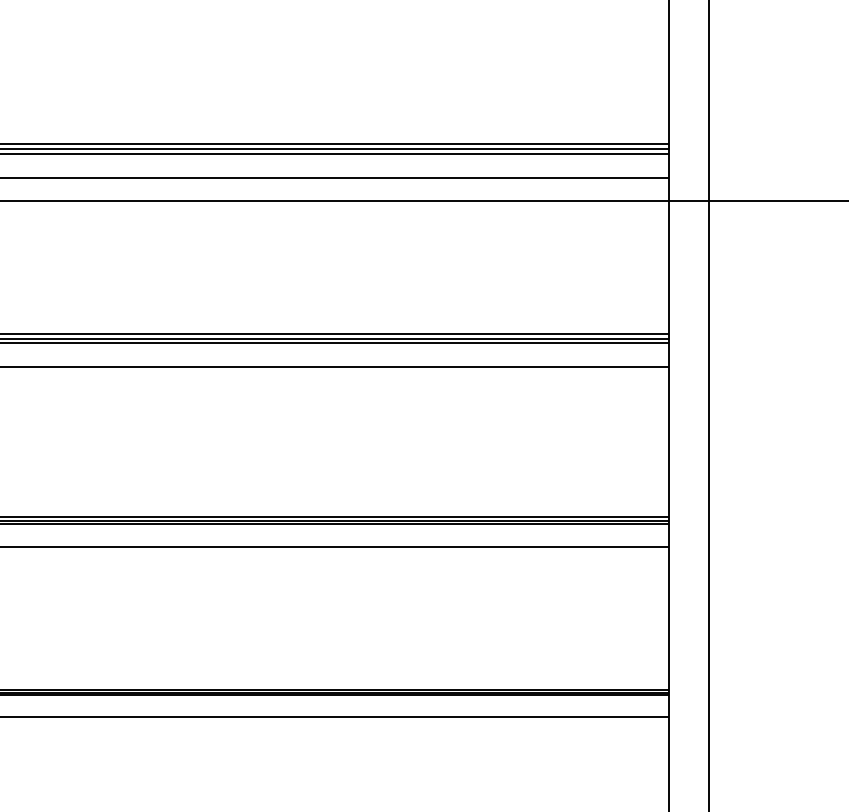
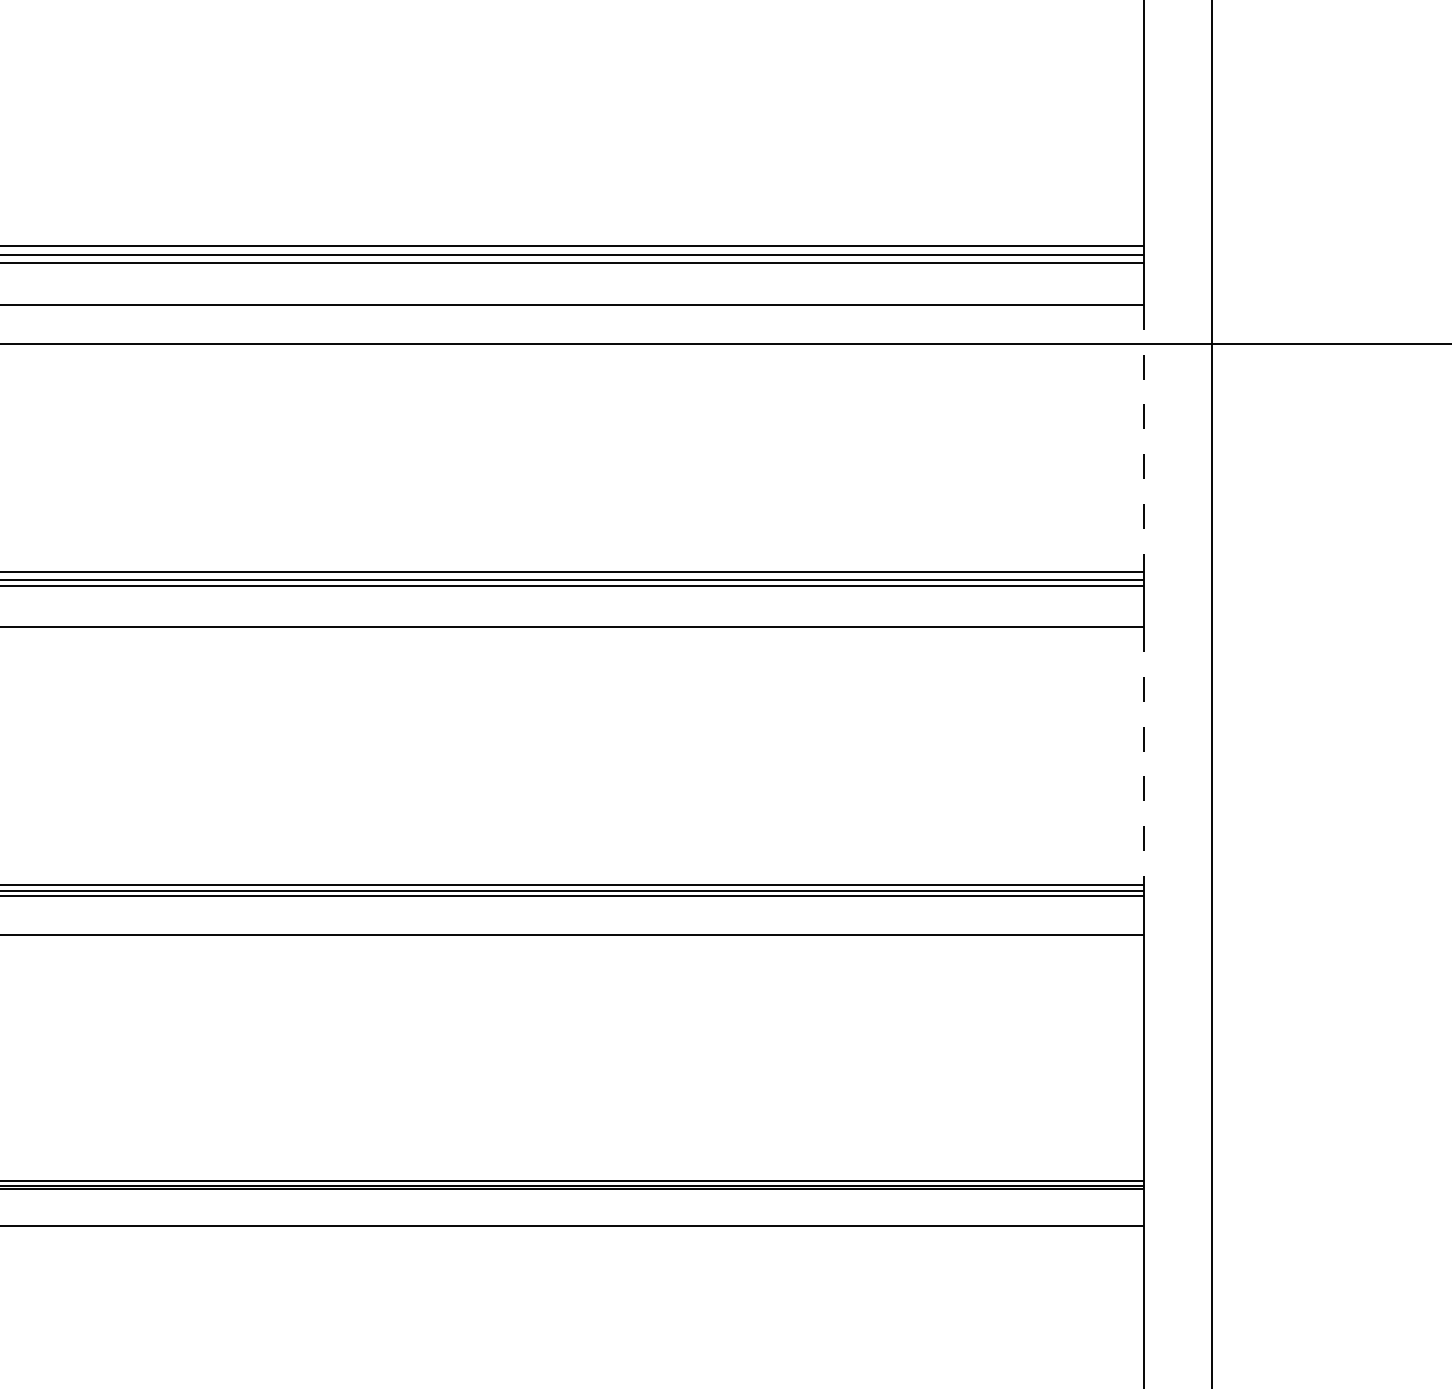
line: (668, 256) -> (1143, 438), solid -> dashed
line: (668, 442) -> (1143, 756), solid -> dashed

